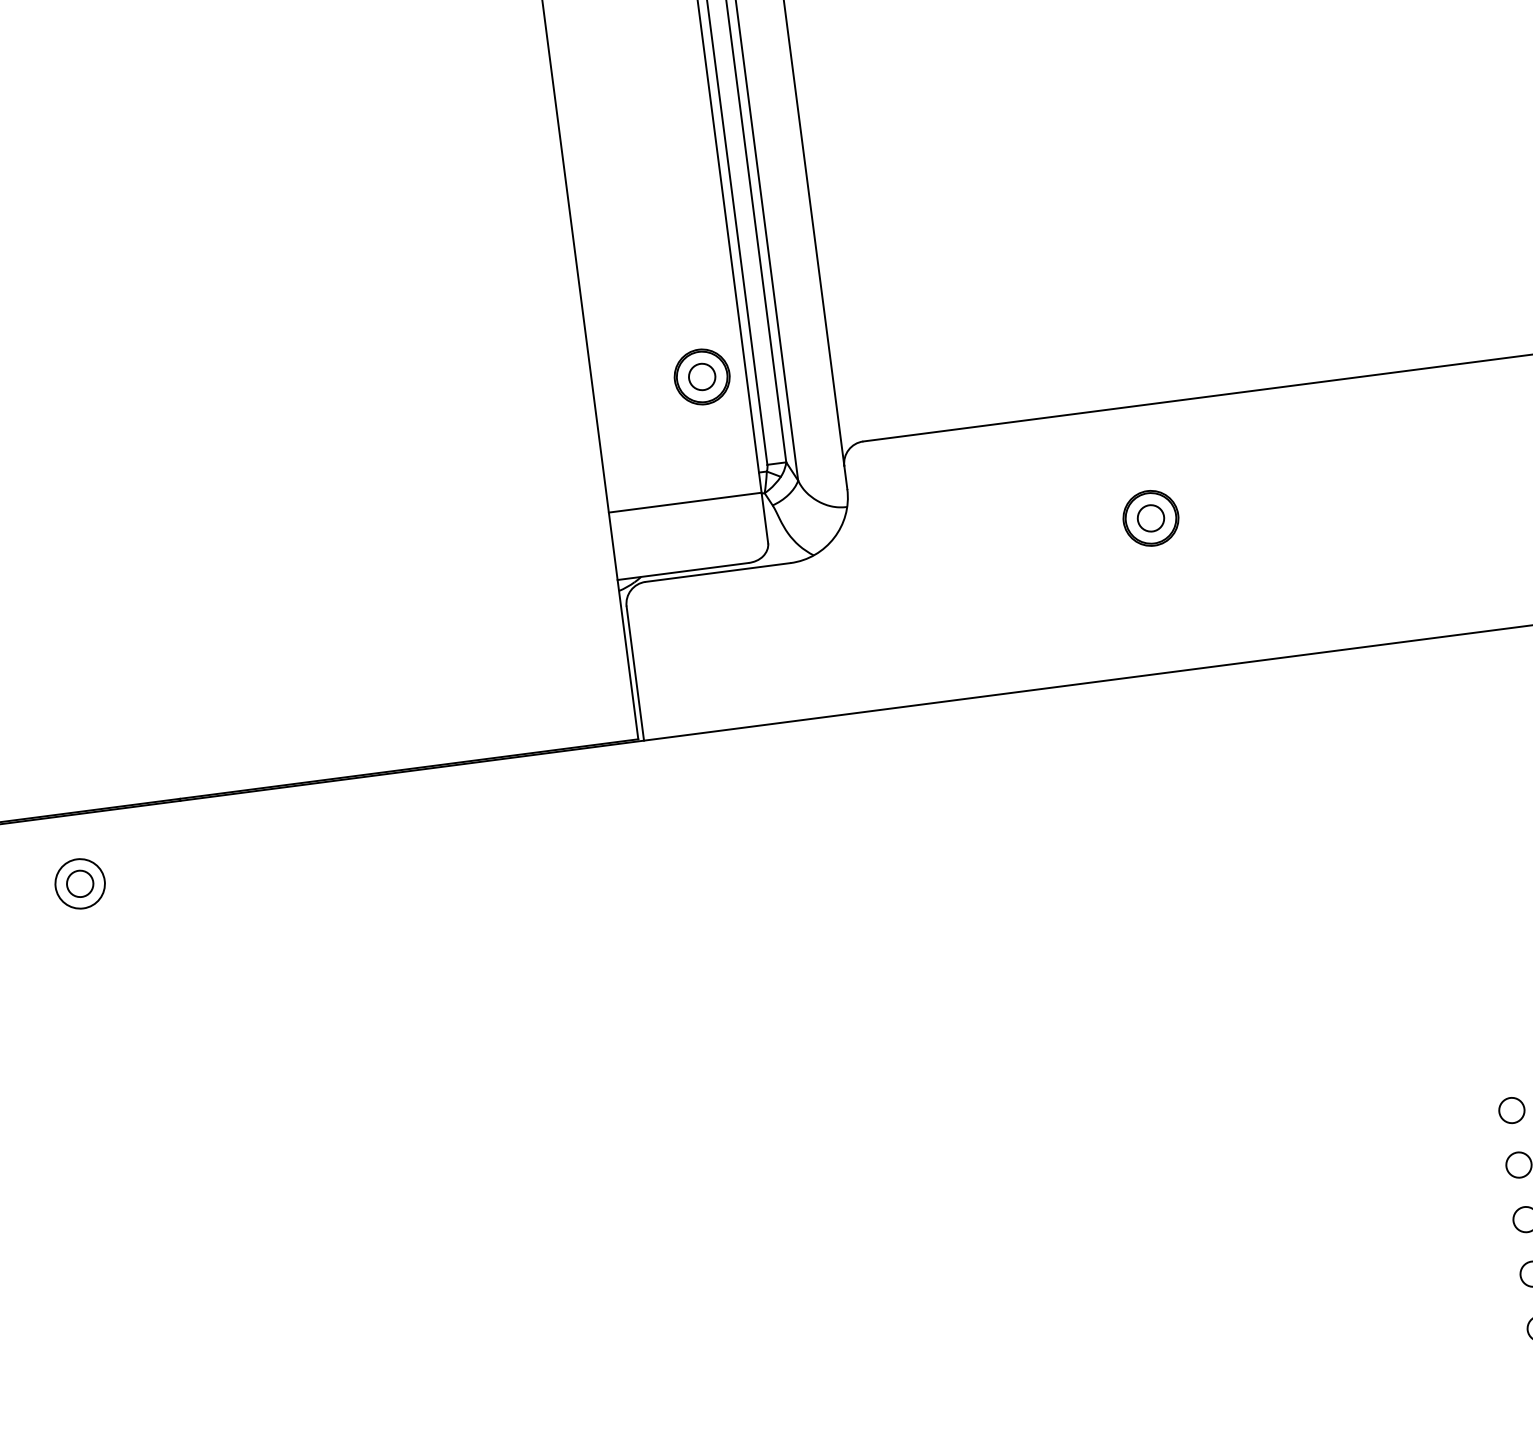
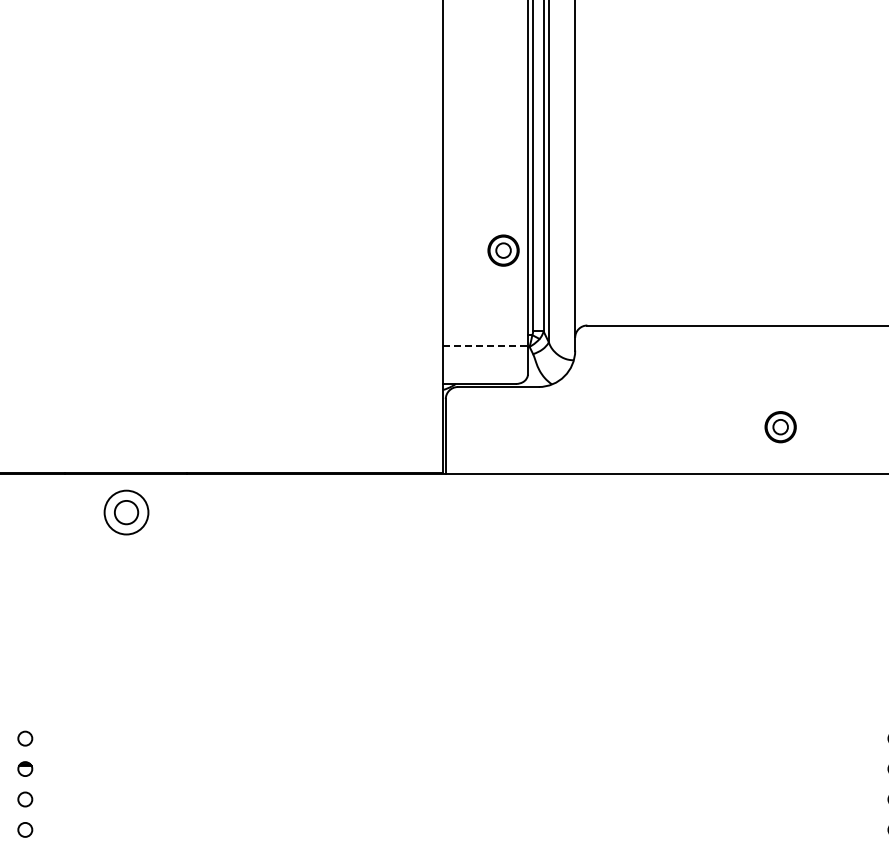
part: (701, 376) -> (503, 250), moved
line: (685, 502) -> (485, 346), solid -> dashed
part: (1150, 519) -> (780, 427), moved
part: (78, 882) -> (125, 511), size x1.6

